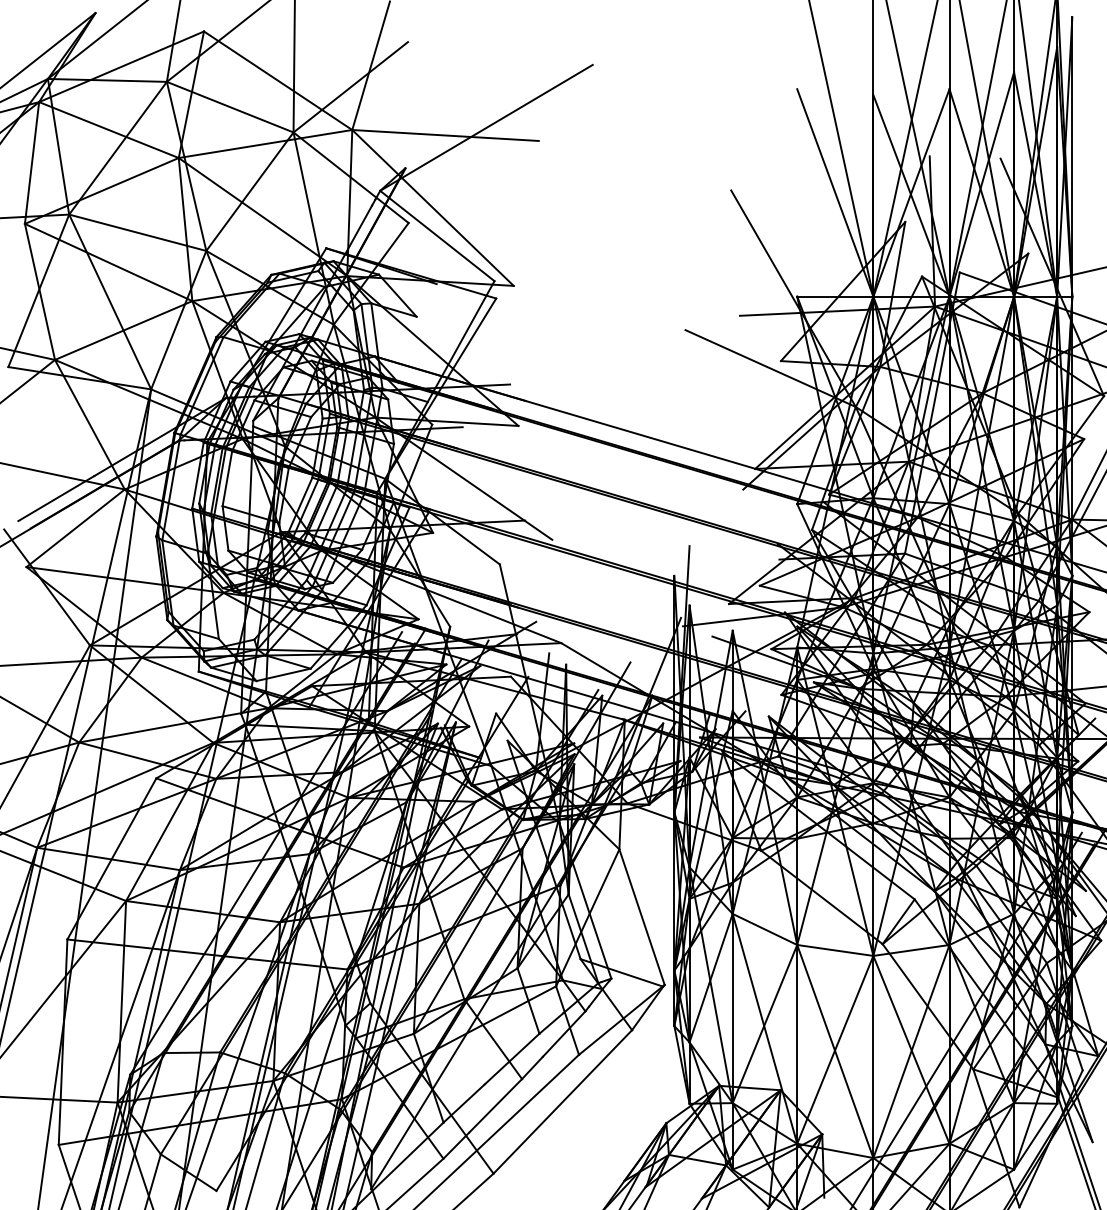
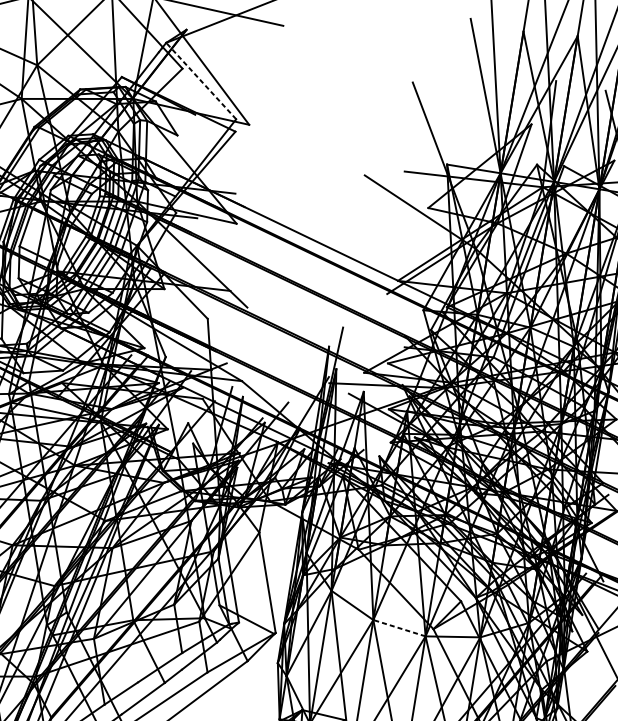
line: (437, 236) -> (201, 81), solid -> dashed
line: (834, 950) -> (398, 628), solid -> dashed

